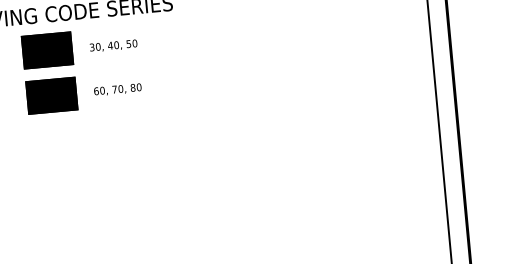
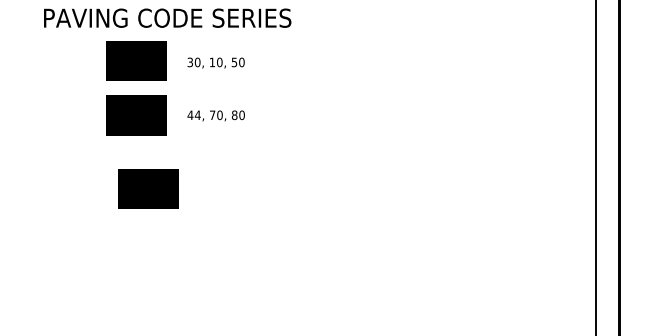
text: (110, 45) -> (212, 62), 40, -> 10,
text: (98, 91) -> (193, 115), 60, -> 44,
part: (67, 155) -> (148, 188), added

